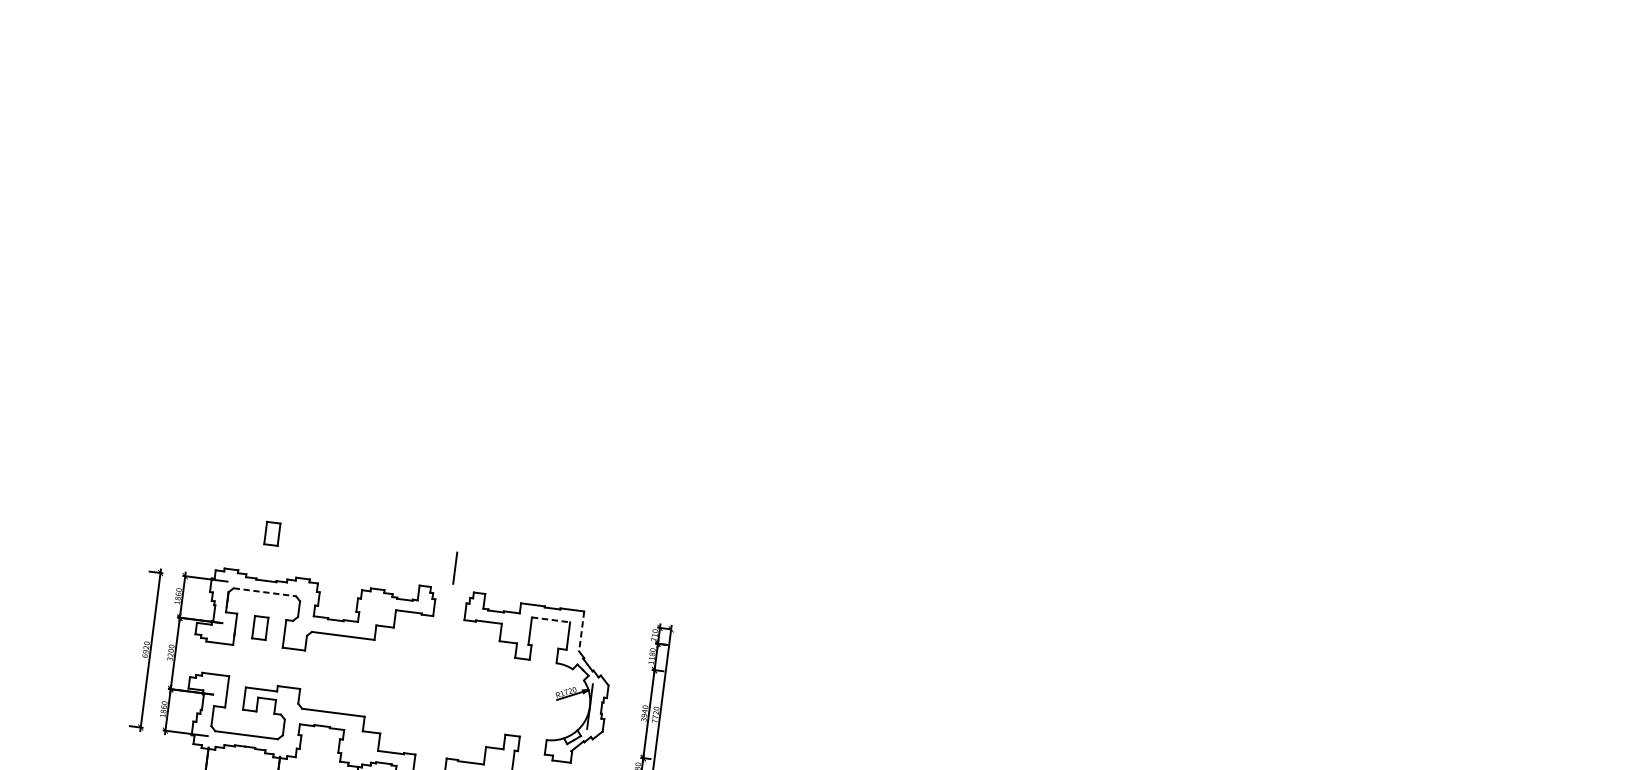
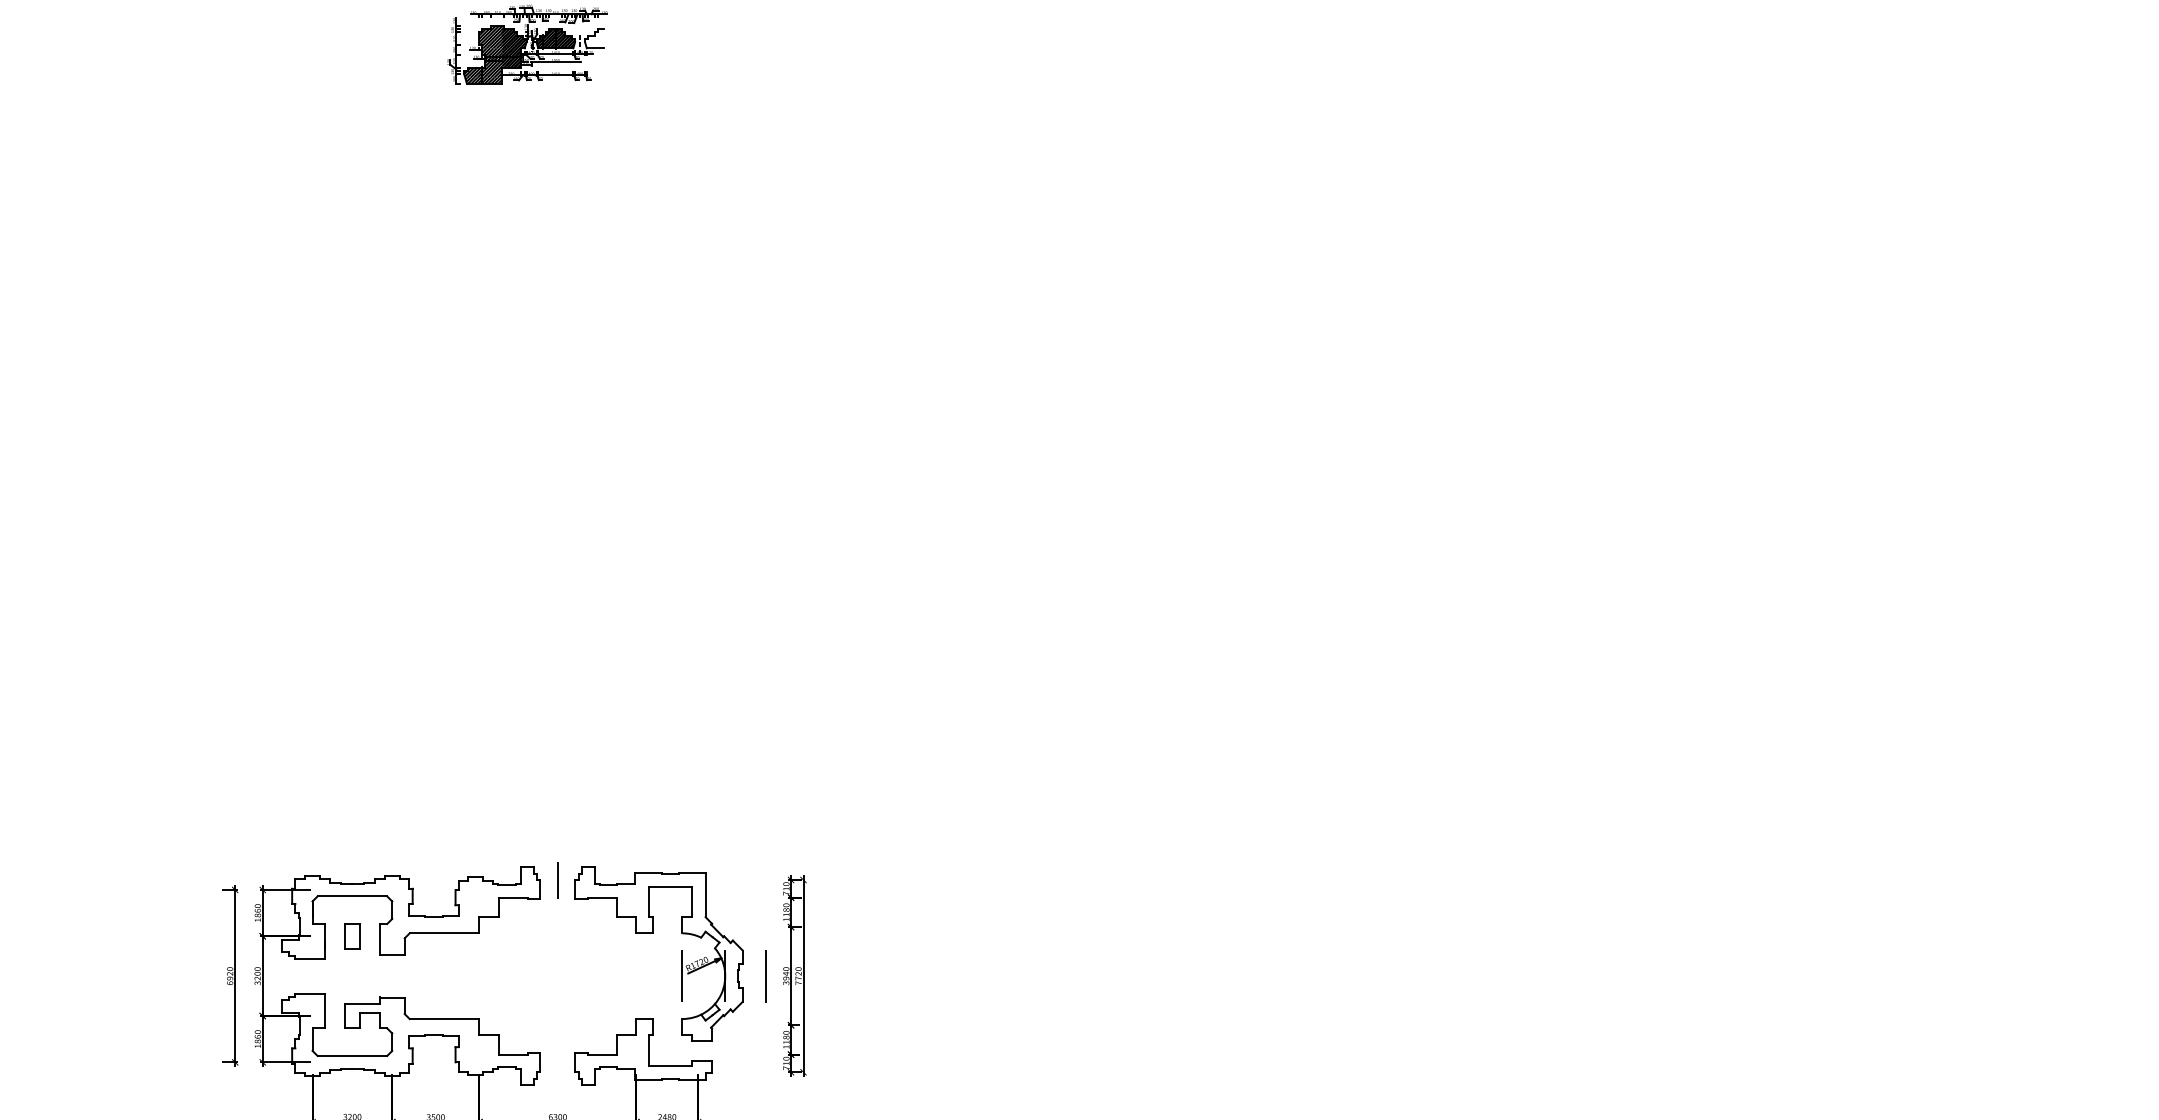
part: (272, 534) -> (352, 831), removed
line: (454, 568) -> (557, 880), moved
line: (264, 592) -> (352, 896), dashed -> solid
line: (551, 619) -> (670, 886), dashed -> solid
line: (581, 631) -> (705, 895), dashed -> solid
line: (551, 701) -> (682, 976), added
line: (626, 711) -> (765, 976), added

